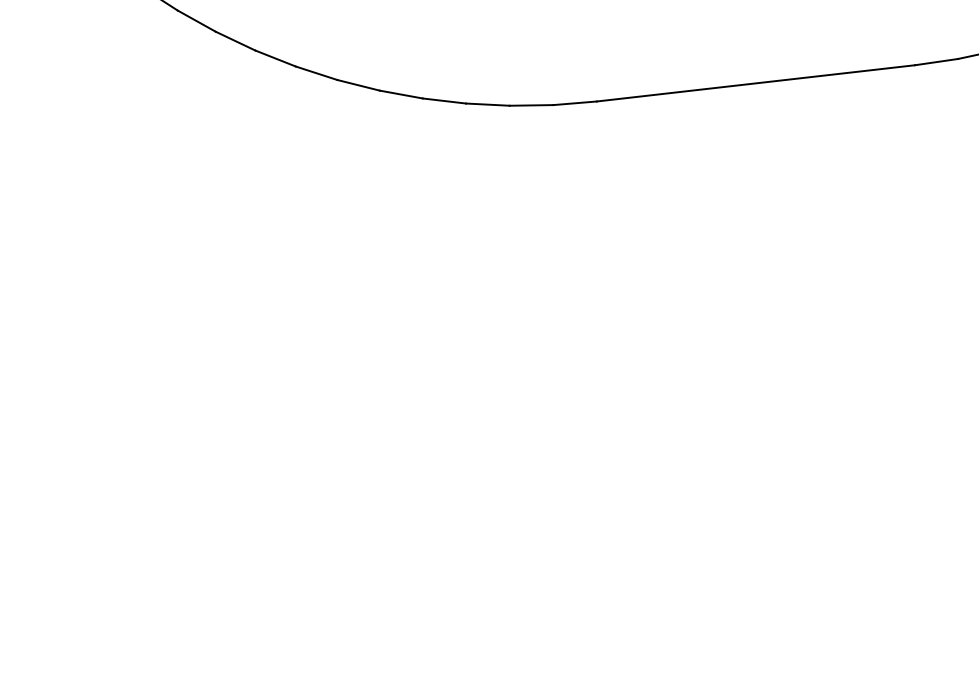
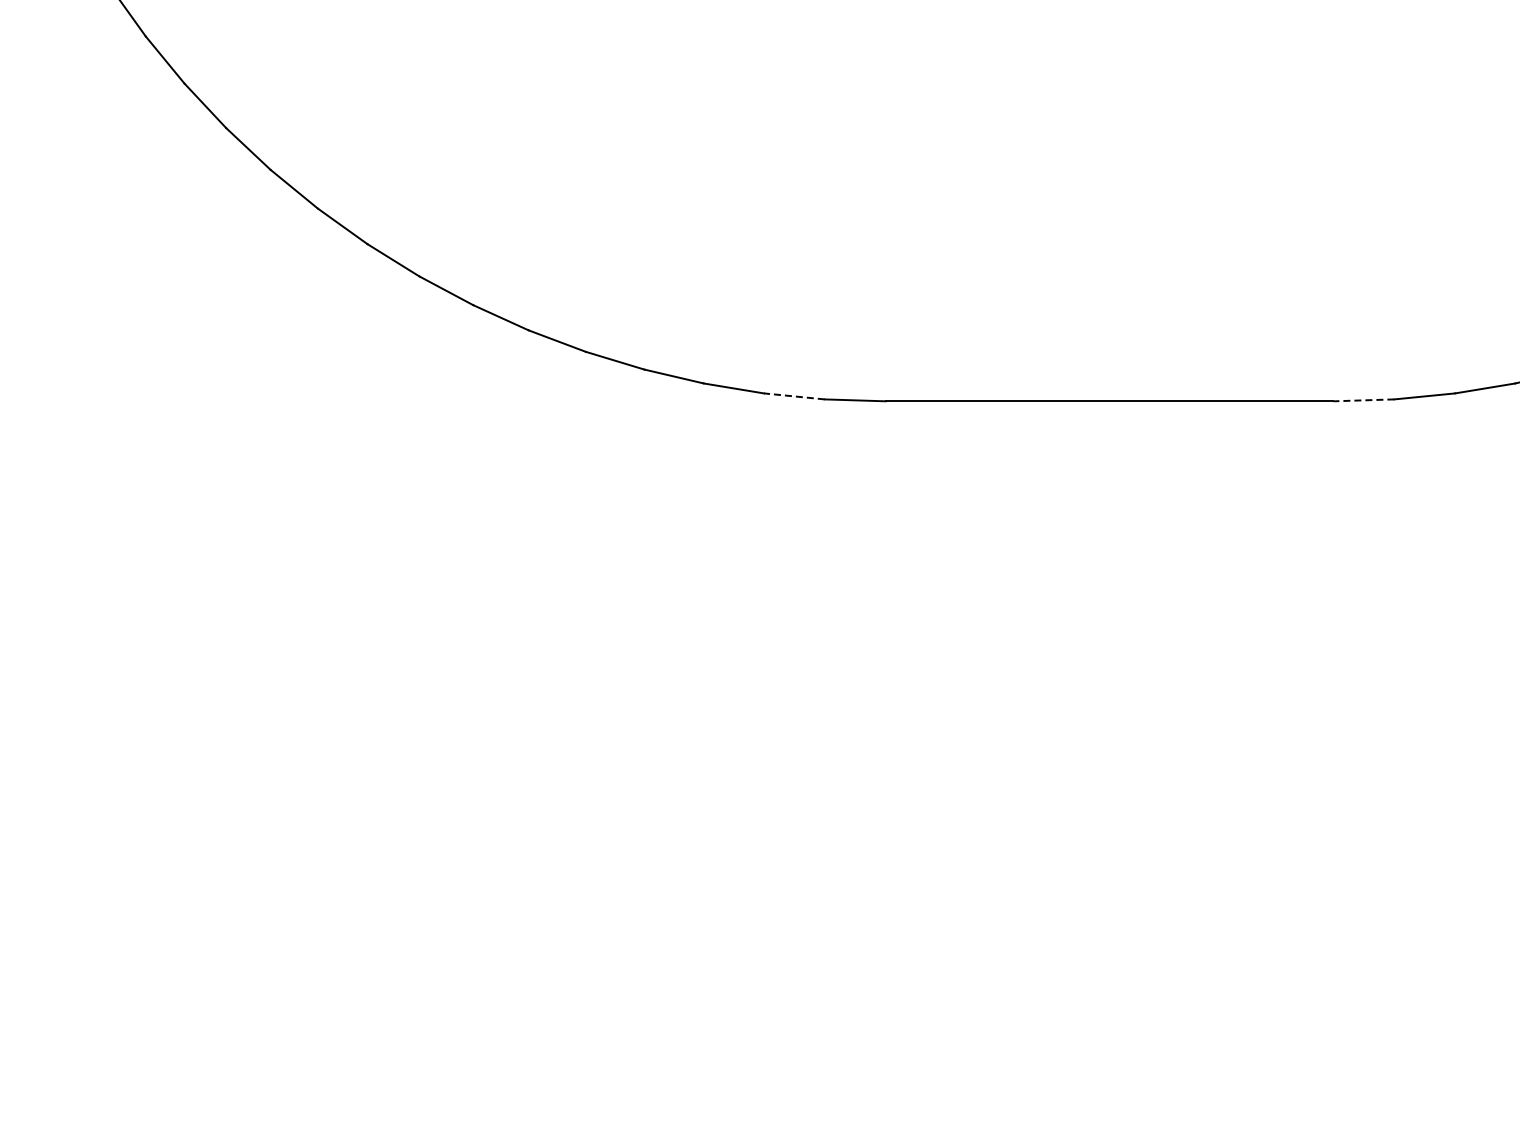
line: (936, 62) -> (1363, 400), solid -> dashed
line: (531, 105) -> (794, 396), solid -> dashed

